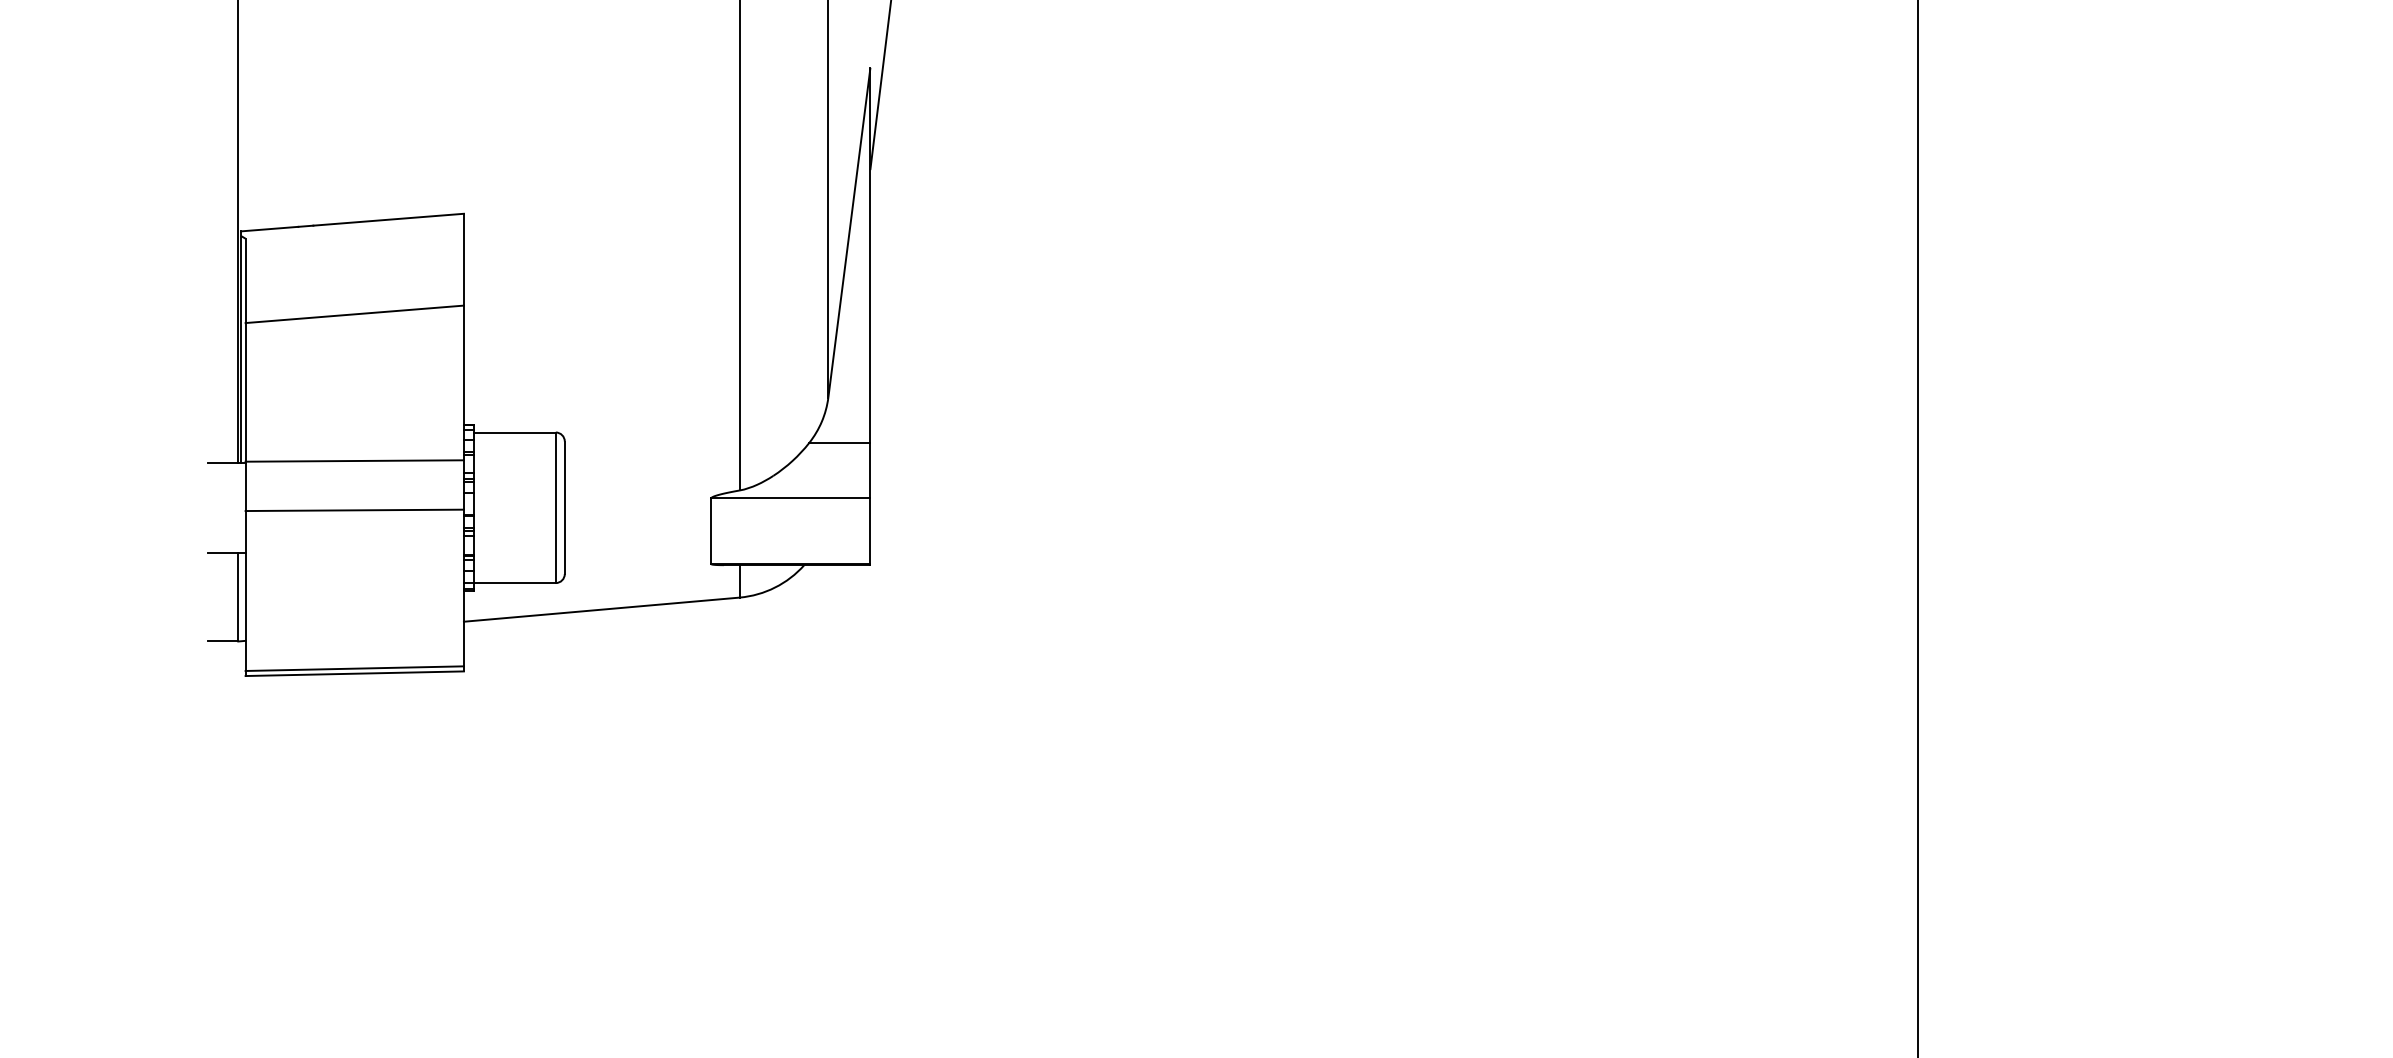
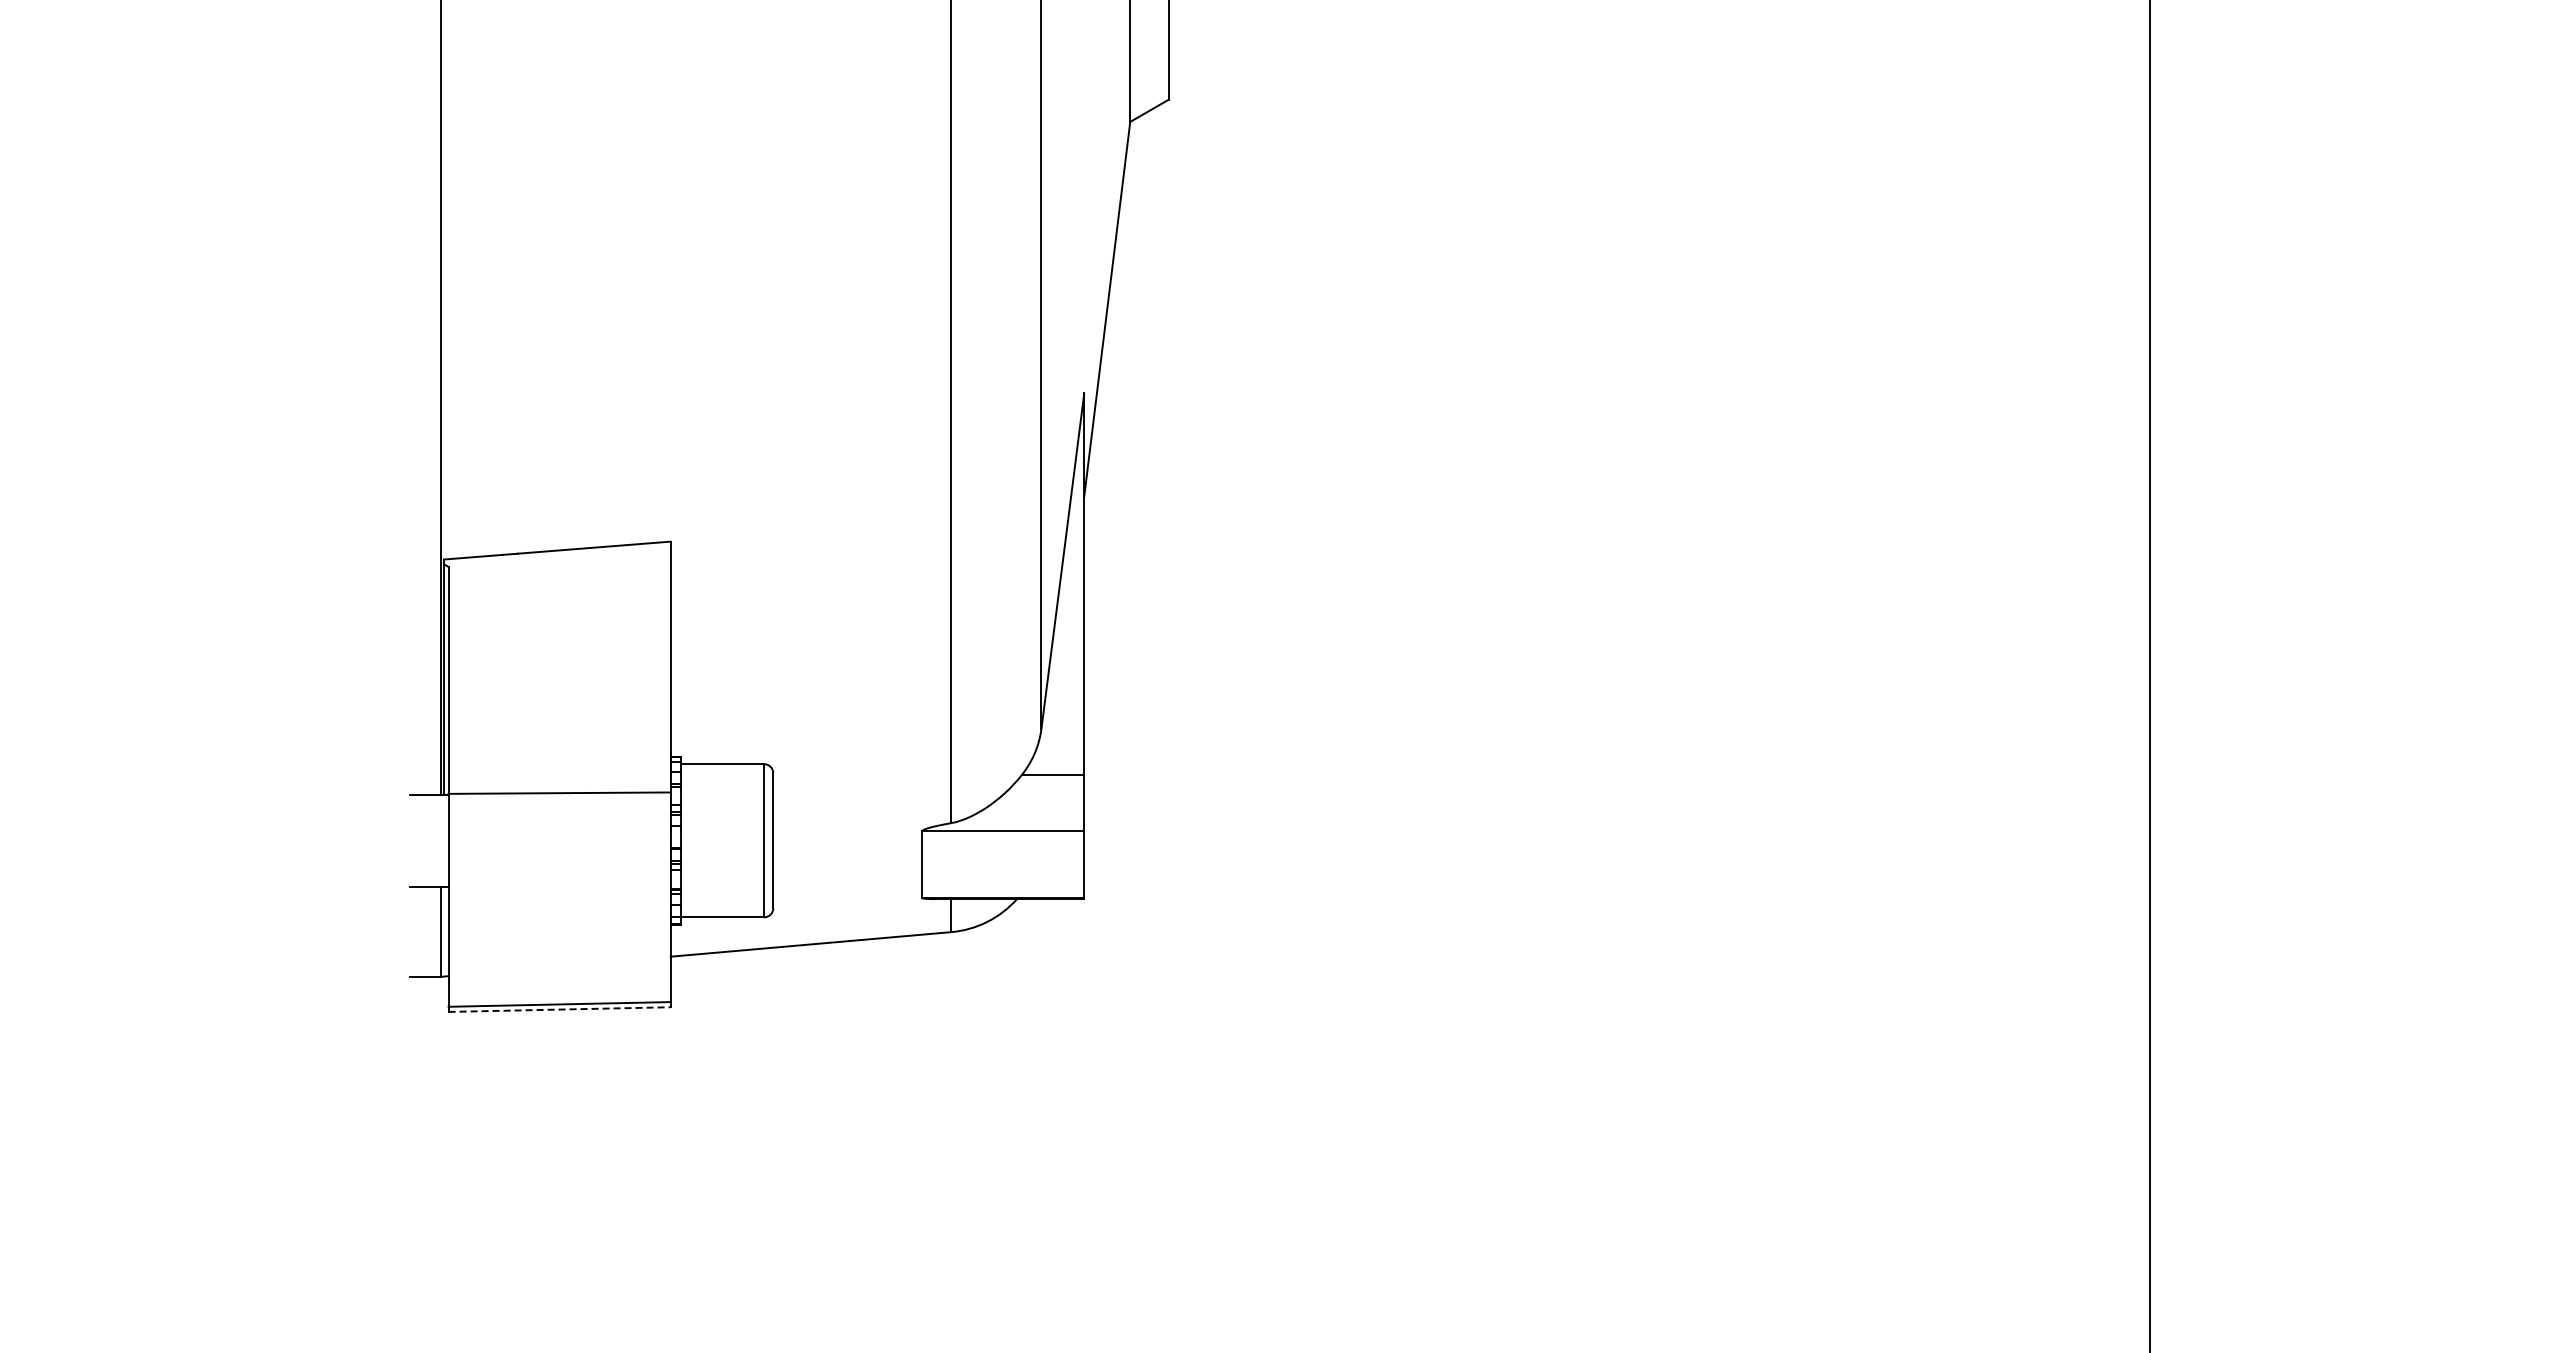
line: (354, 313) -> (559, 643), removed
line: (354, 510) -> (559, 843), removed
line: (355, 673) -> (560, 1009), solid -> dashed

